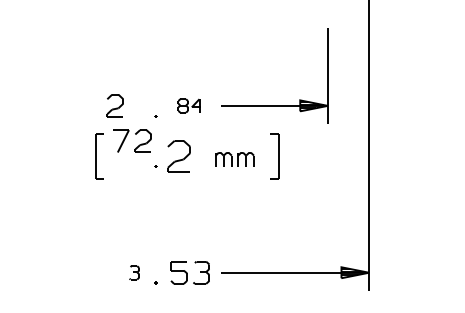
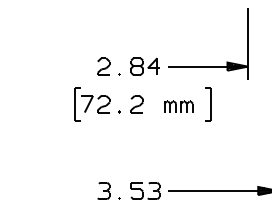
part: (114, 105) -> (103, 66), moved
part: (189, 105) -> (144, 66), size x1.67
part: (135, 134) -> (97, 99), moved
part: (178, 155) -> (136, 103), size x0.71
part: (134, 272) -> (103, 190), size x1.67

